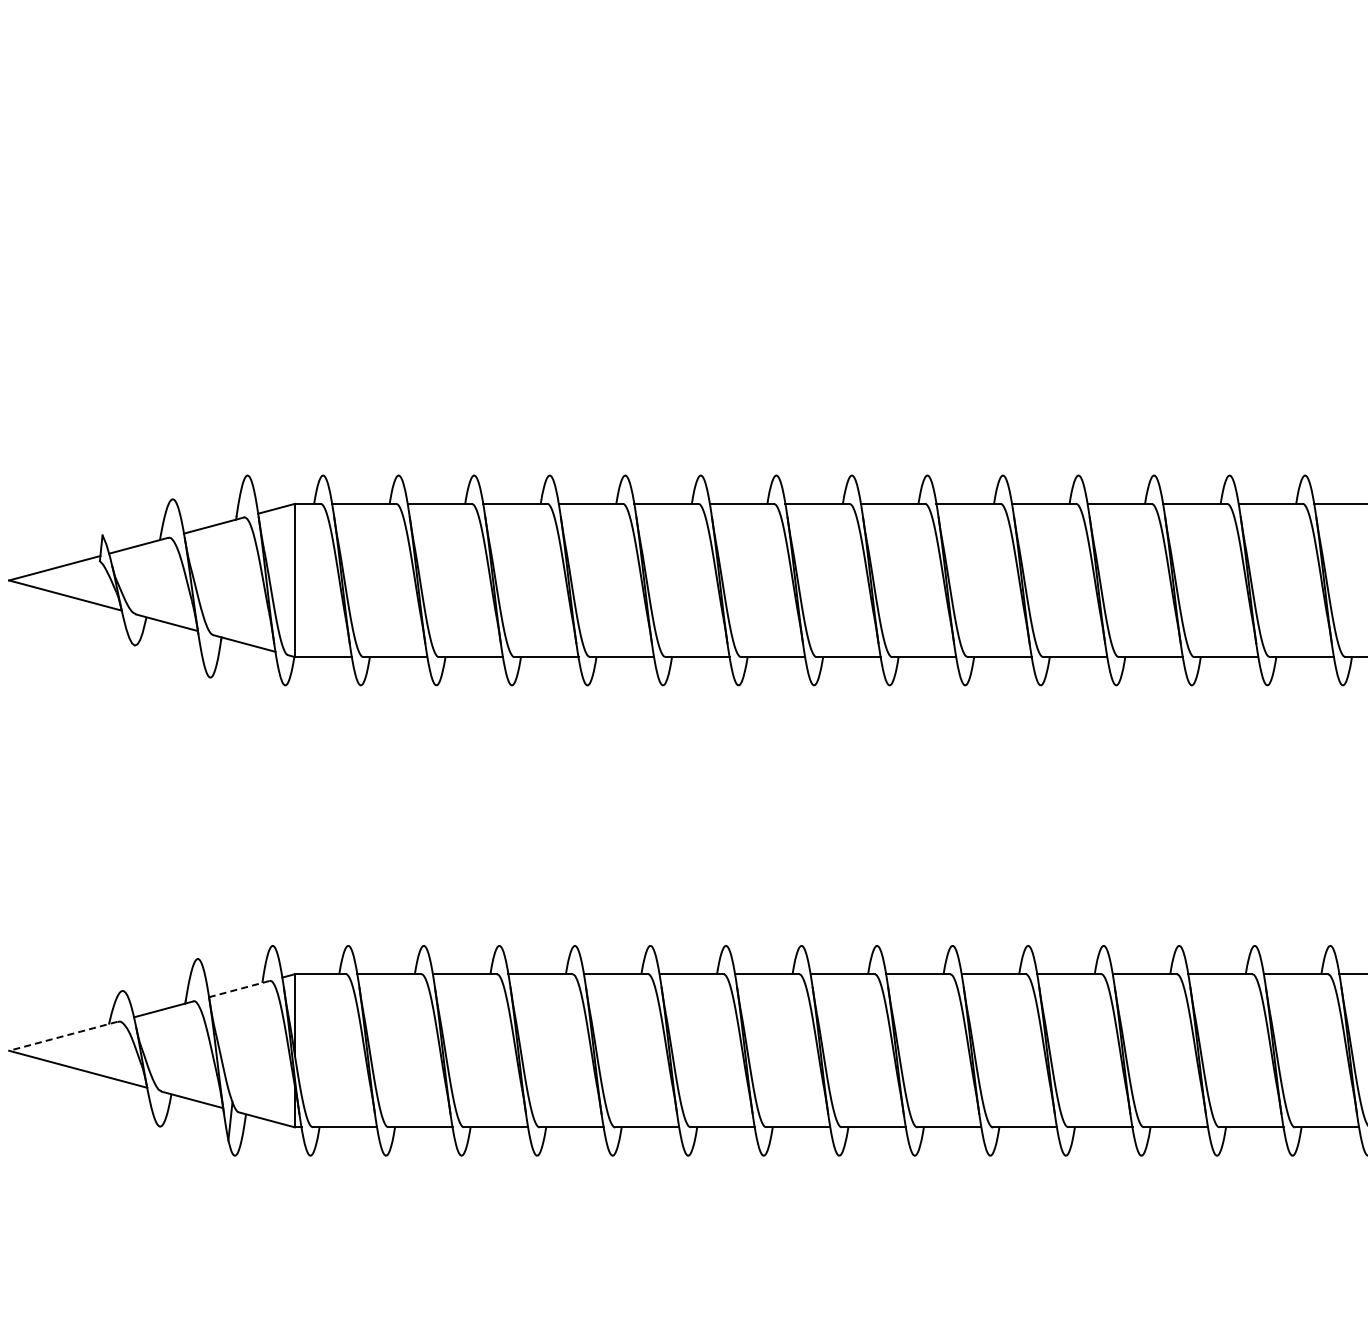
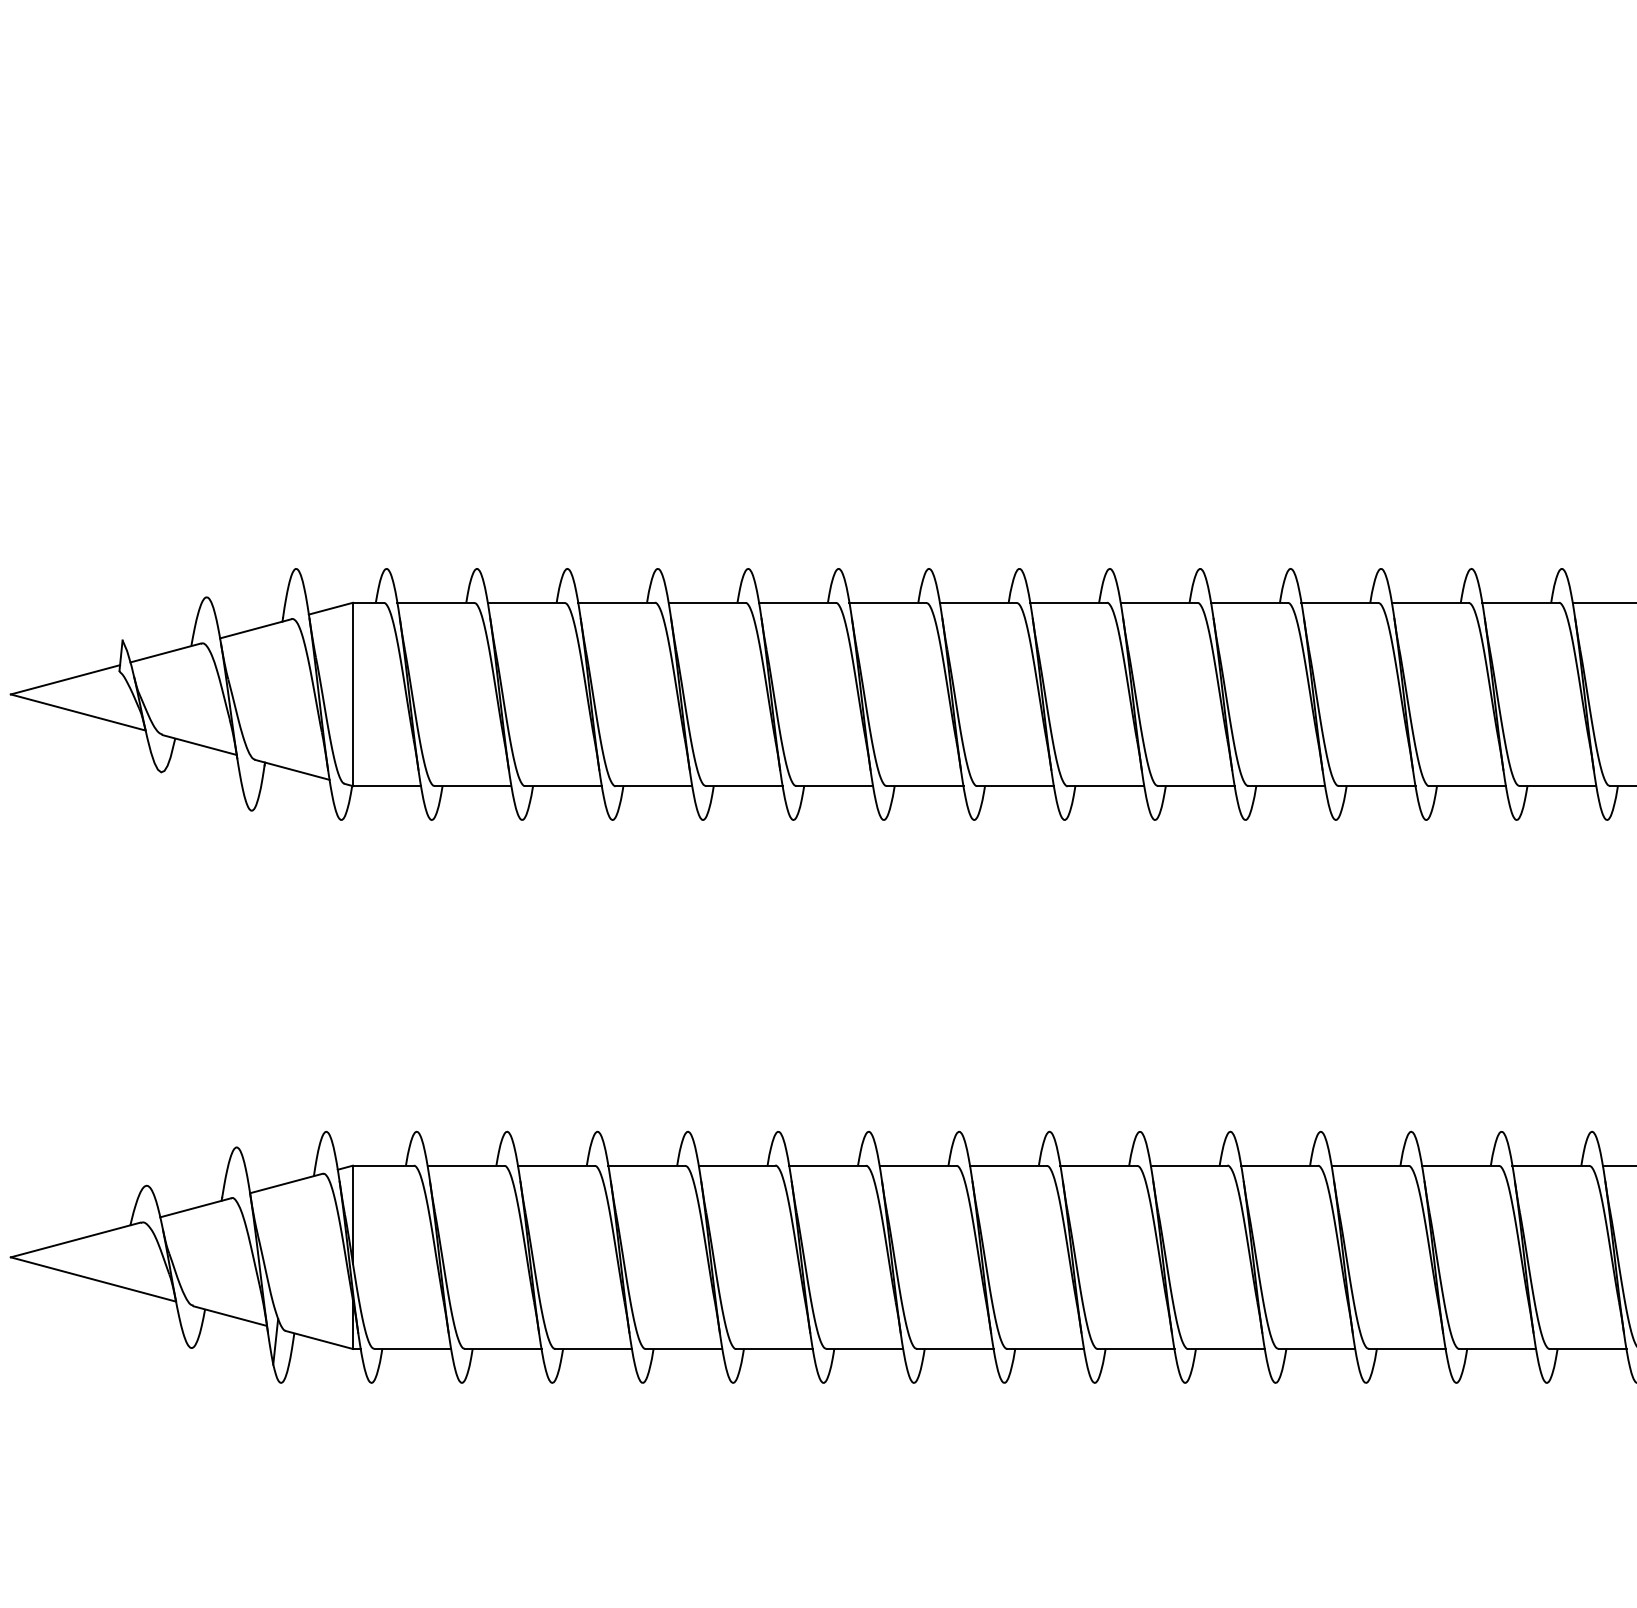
line: (238, 989) -> (285, 1183), dashed -> solid
line: (62, 1036) -> (74, 1240), dashed -> solid

